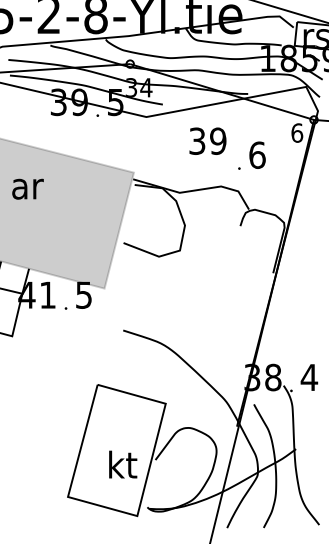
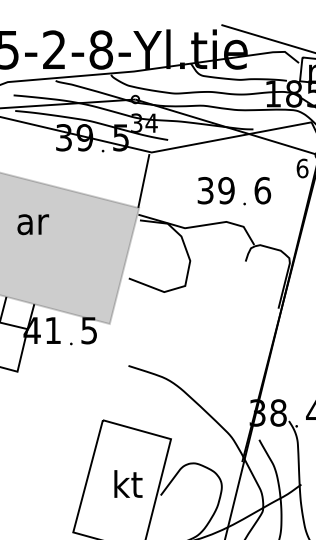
text: (207, 140) -> (215, 189), moved
line: (138, 145) -> (143, 180), added
text: (123, 464) -> (128, 483), moved

